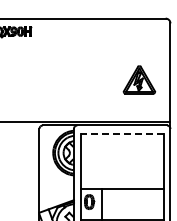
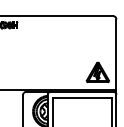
part: (139, 79) -> (97, 72), moved
line: (121, 134) -> (81, 98), dashed -> solid

